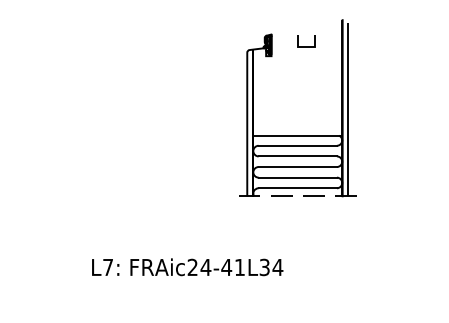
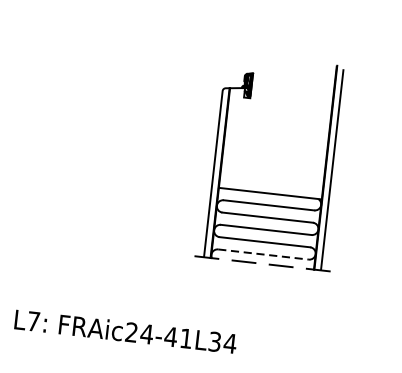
line: (306, 46) -> (292, 91), removed
line: (298, 188) -> (264, 254), solid -> dashed

